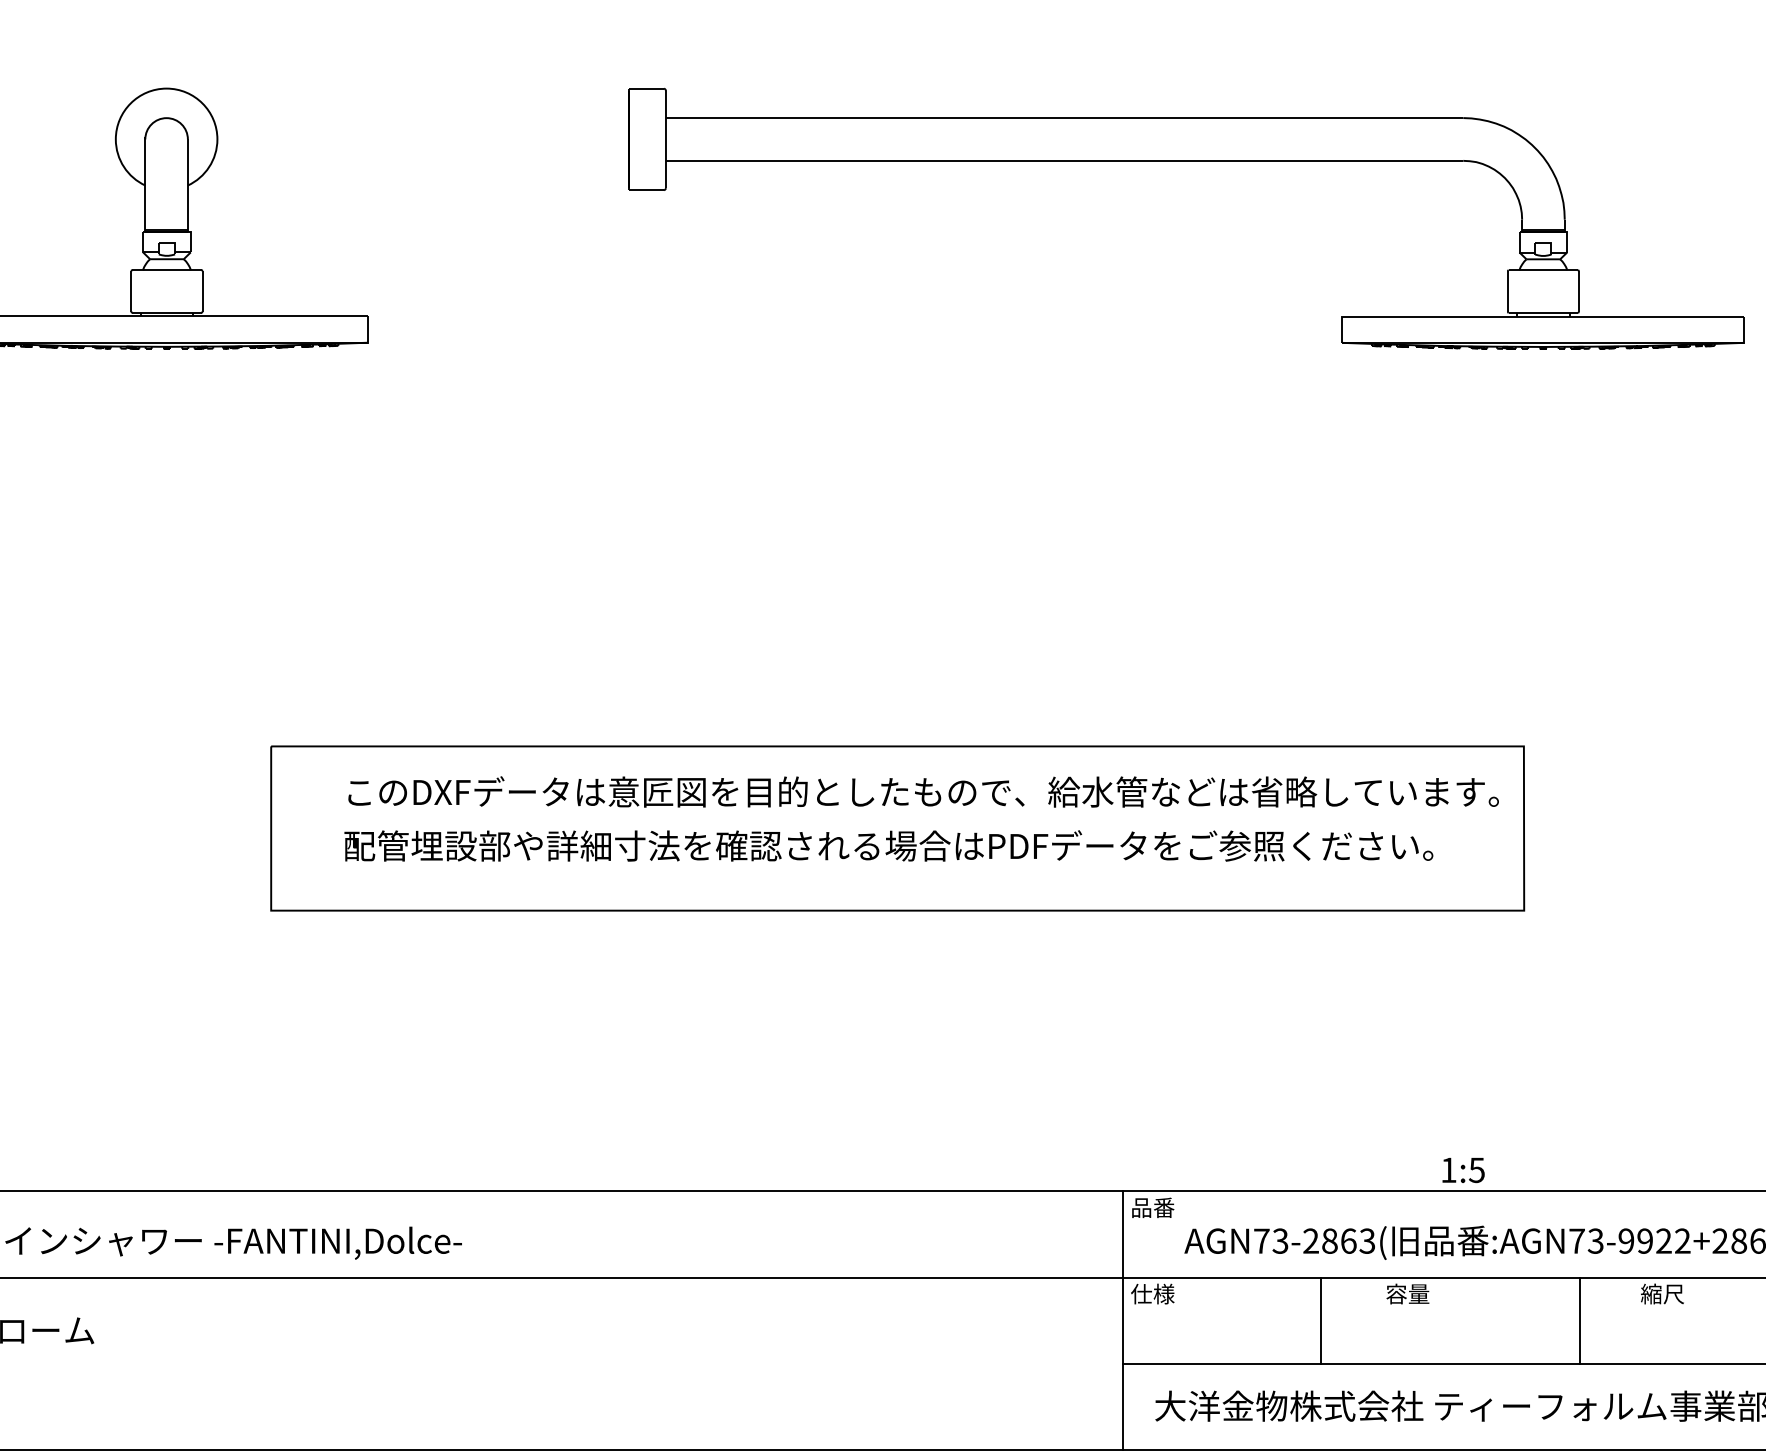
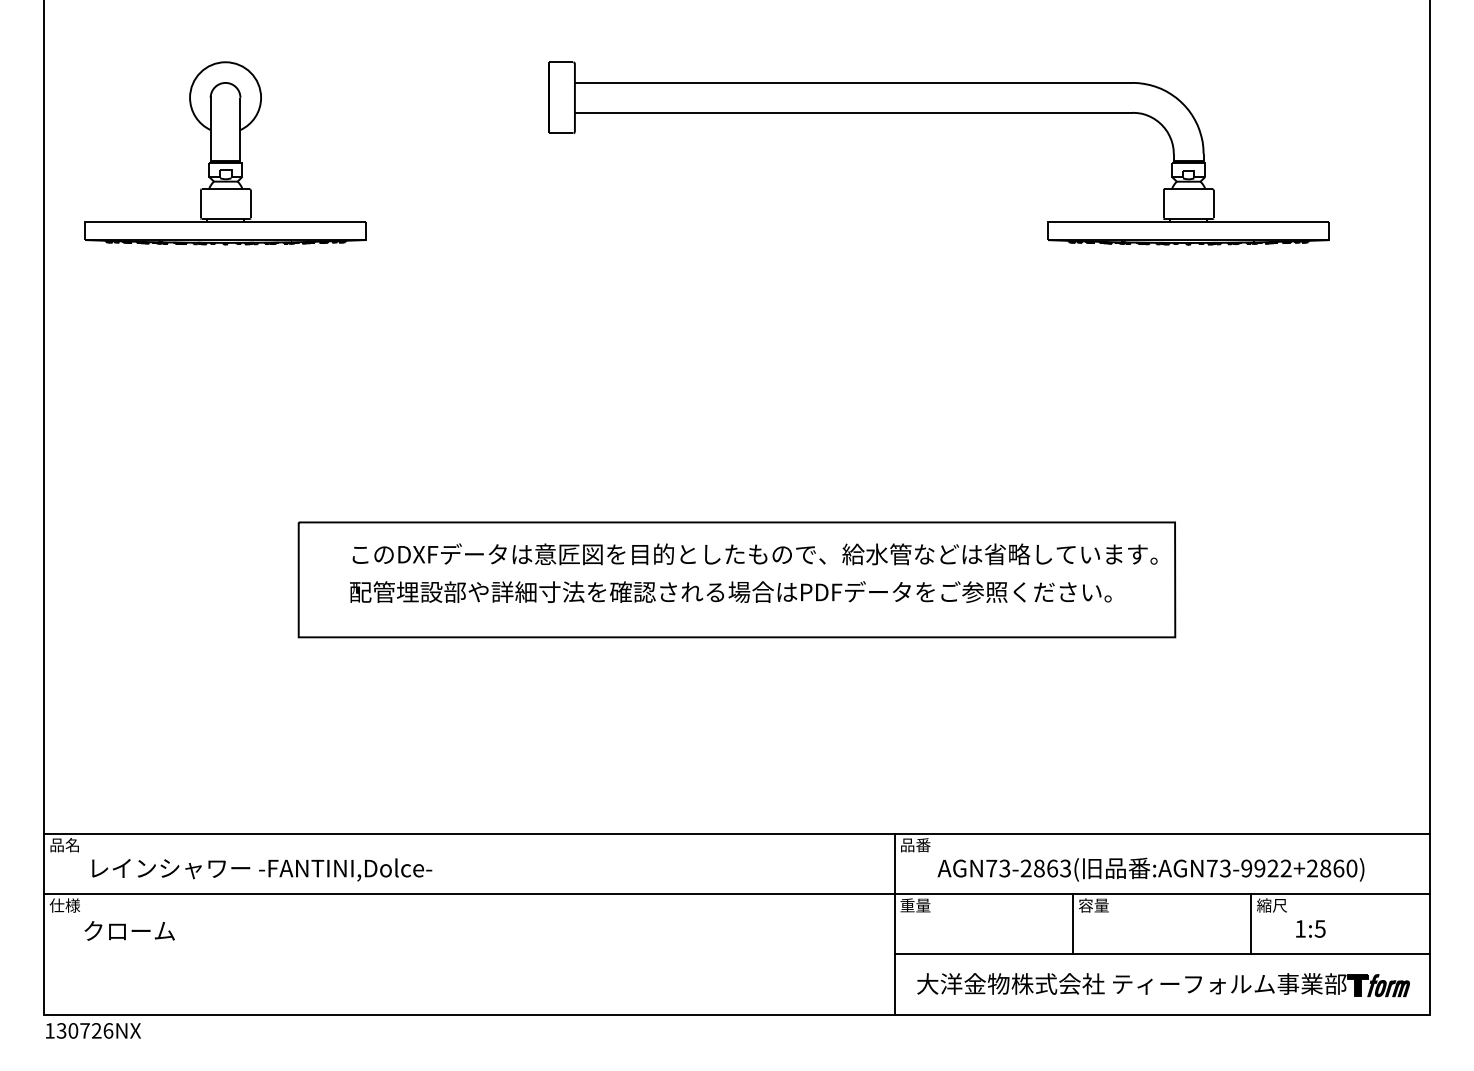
text: (1463, 1169) -> (1310, 928), moved
text: (1152, 1293) -> (915, 905), 仕様 -> 重量
line: (1321, 1319) -> (1073, 923), moved
line: (1580, 1319) -> (1251, 923), moved

